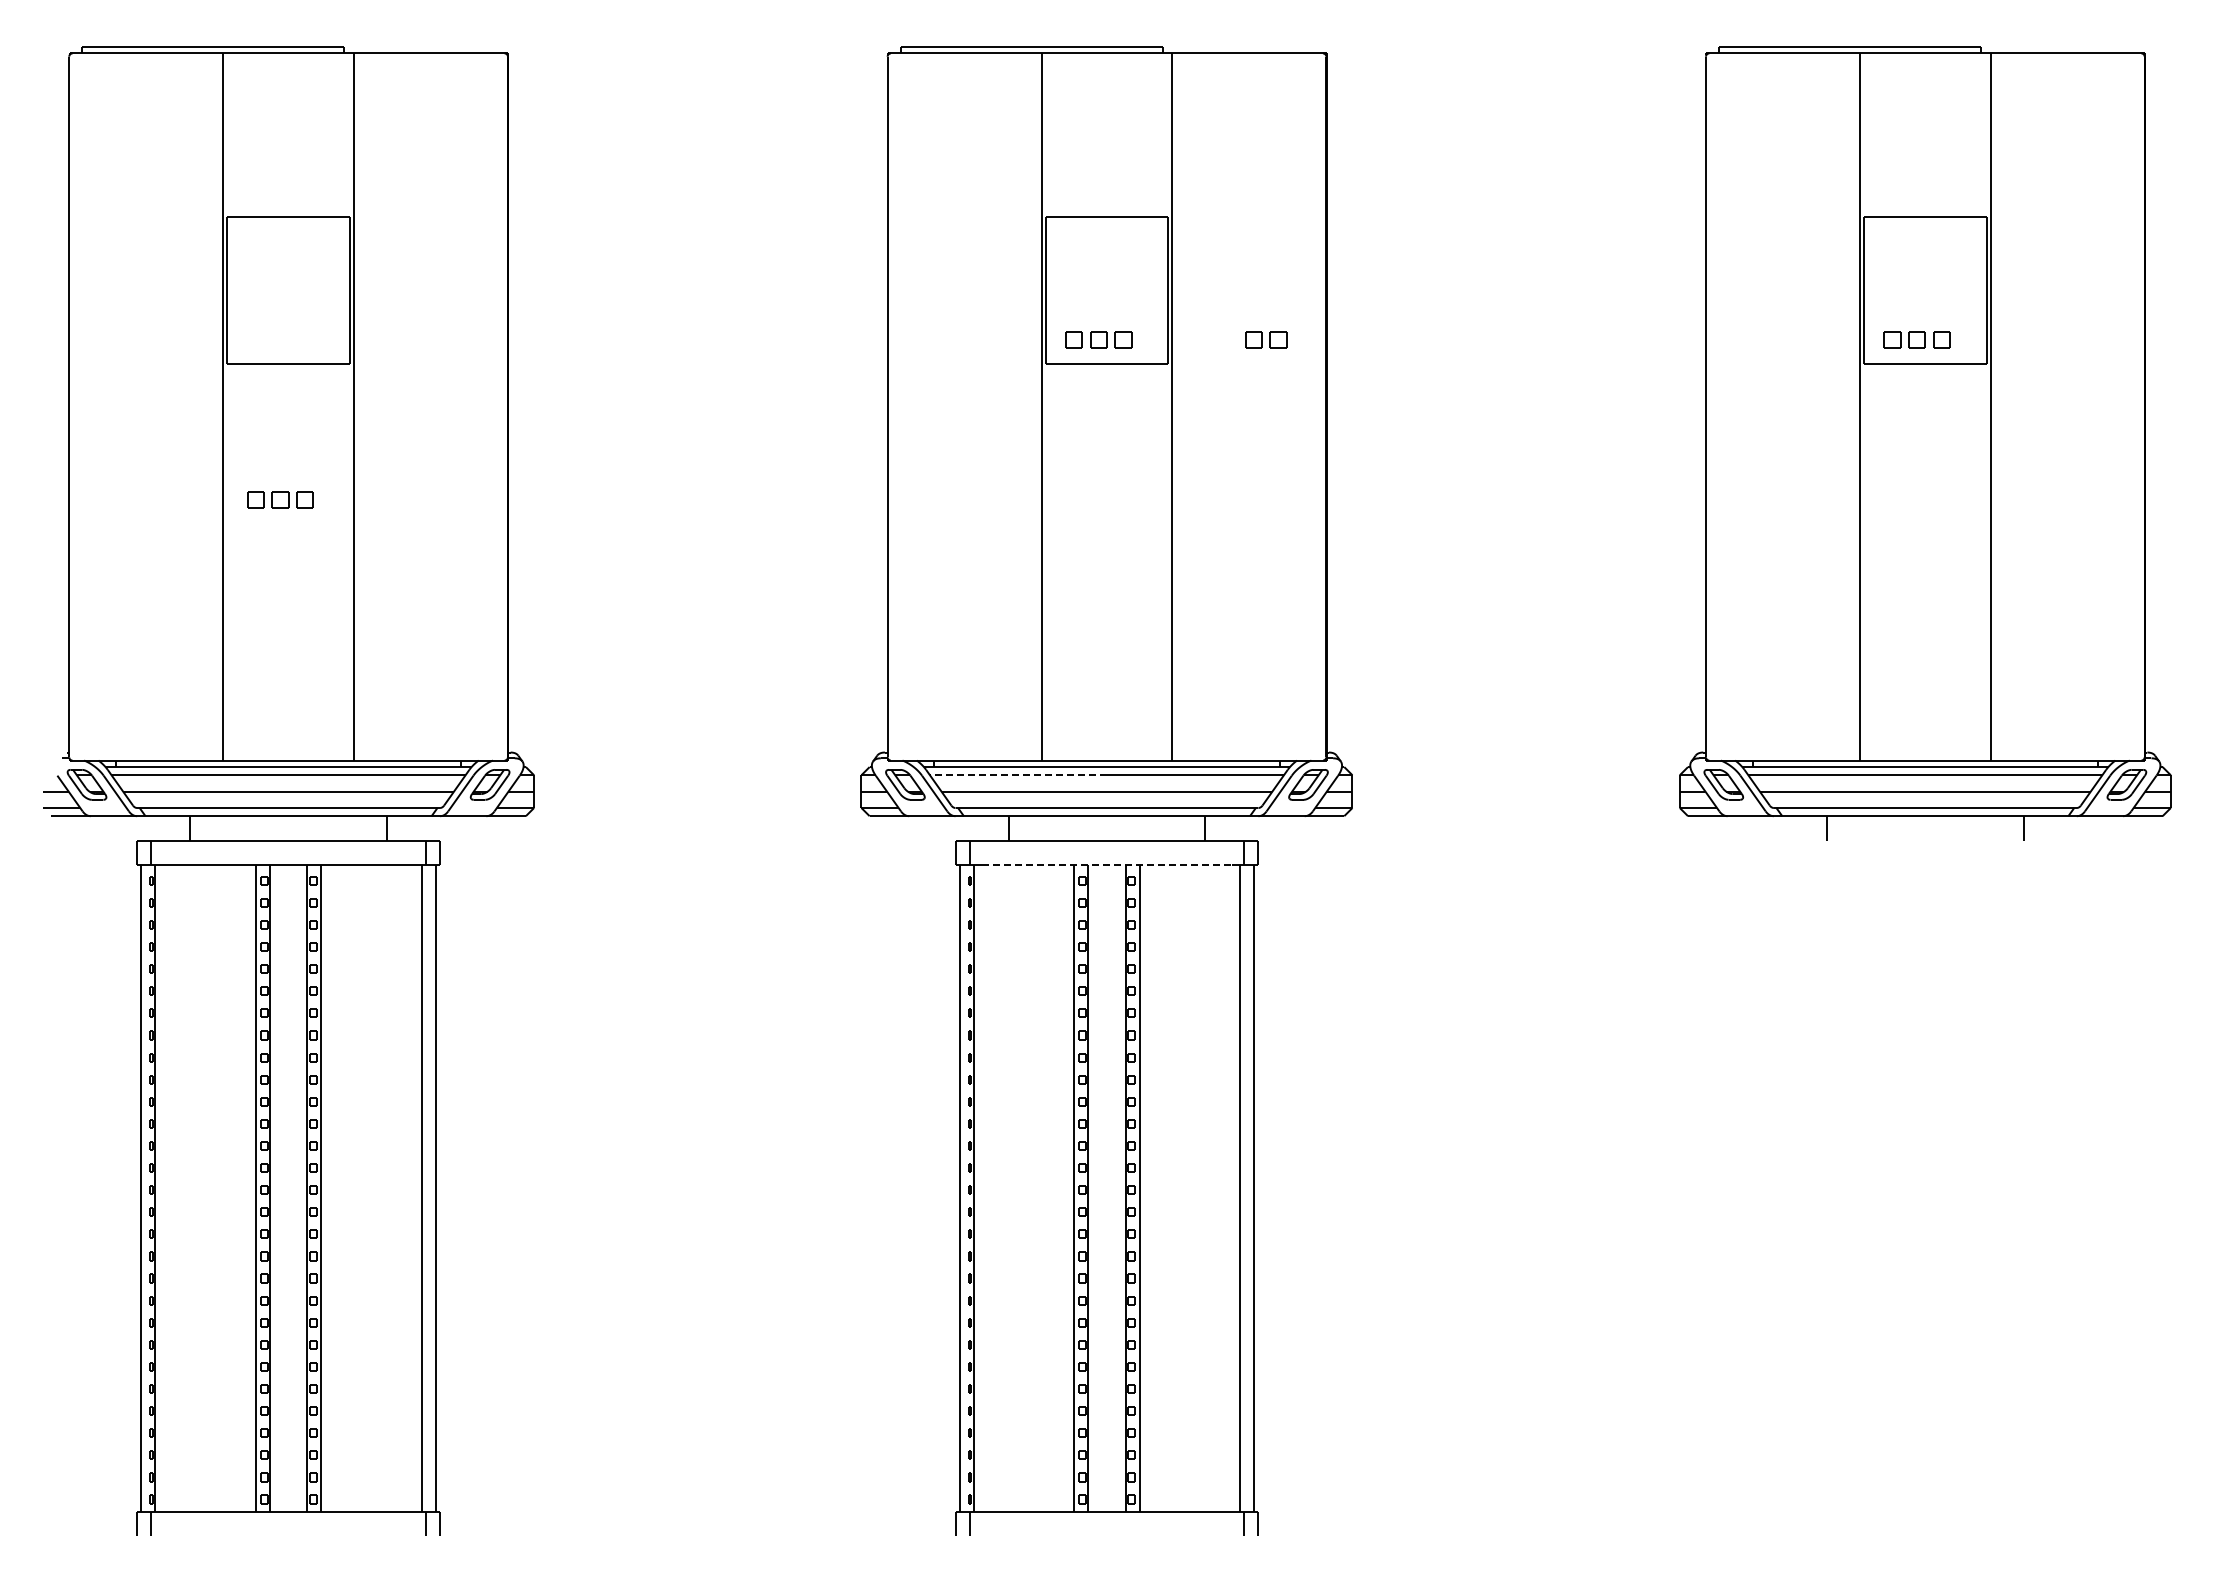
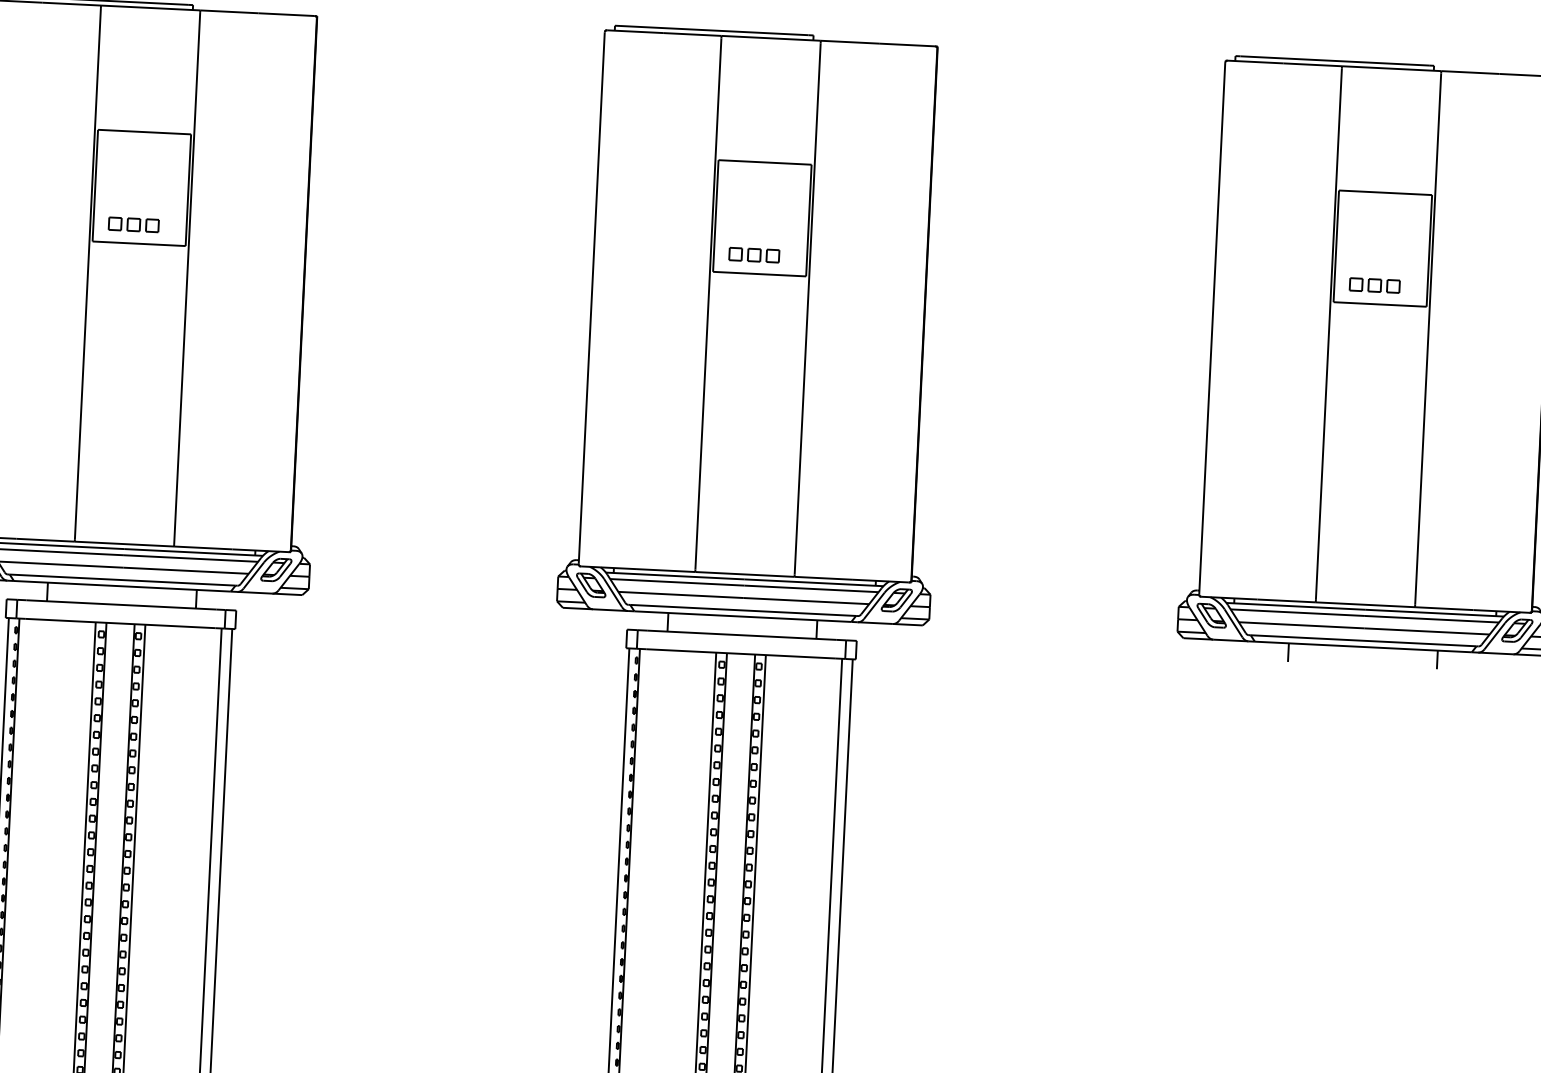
part: (1266, 339) -> (881, 261), removed
part: (280, 499) -> (133, 224), moved
line: (1017, 775) -> (676, 582), dashed -> solid
line: (1107, 865) -> (741, 654), dashed -> solid

